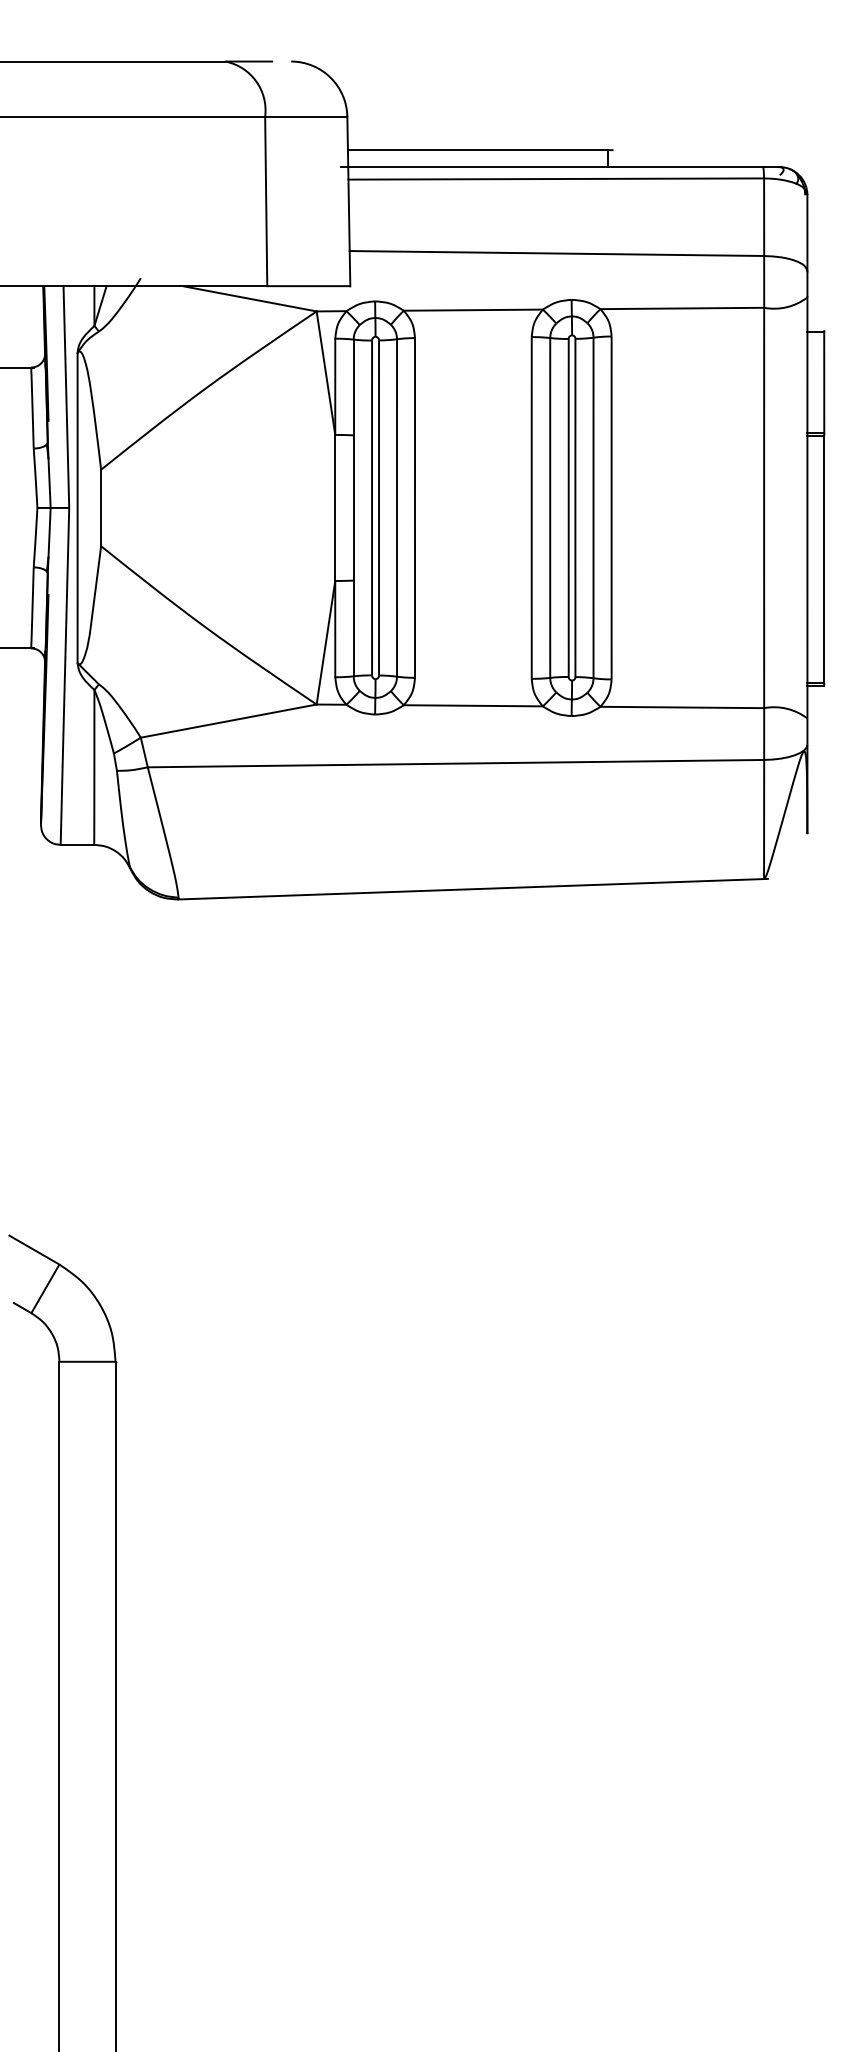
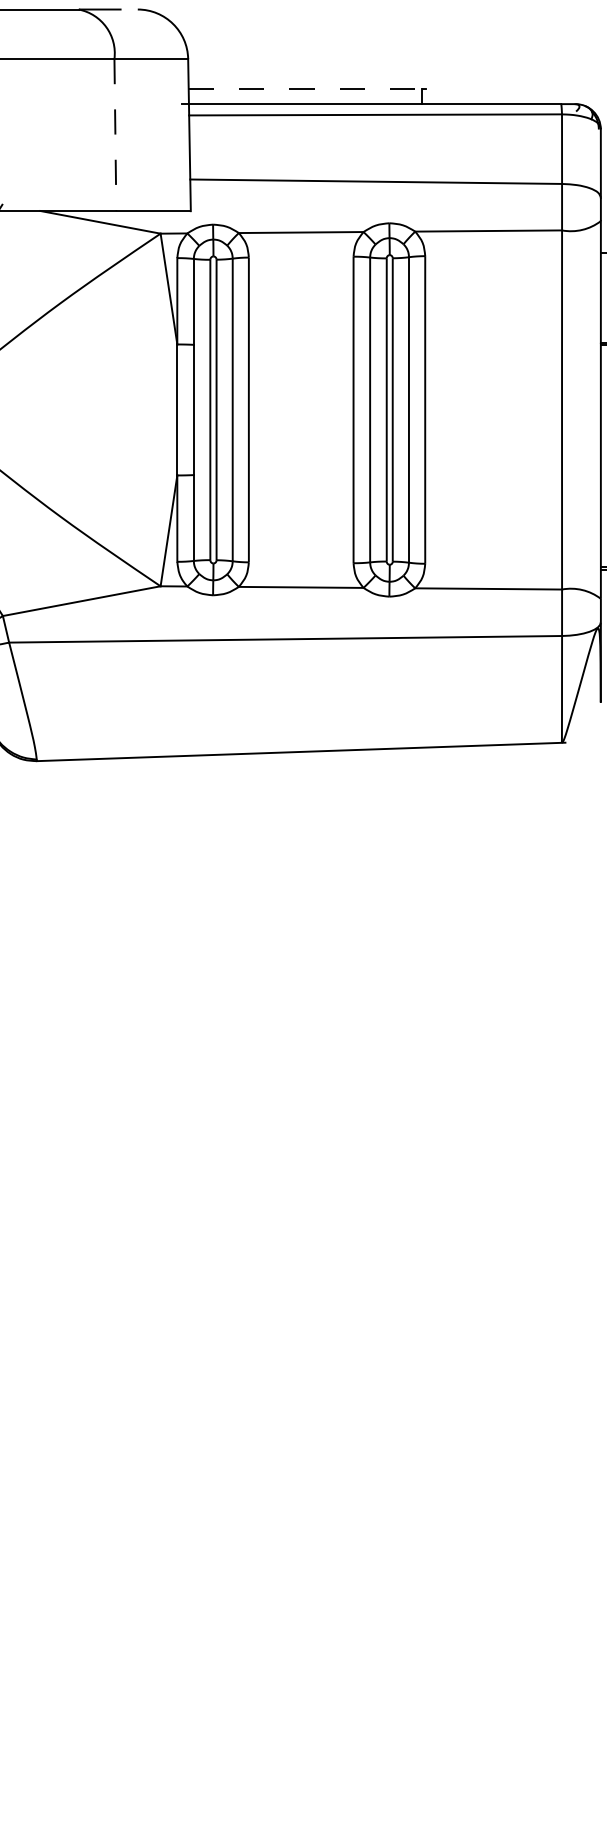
line: (477, 150) -> (304, 89), solid -> dashed
line: (266, 201) -> (115, 135), solid -> dashed

